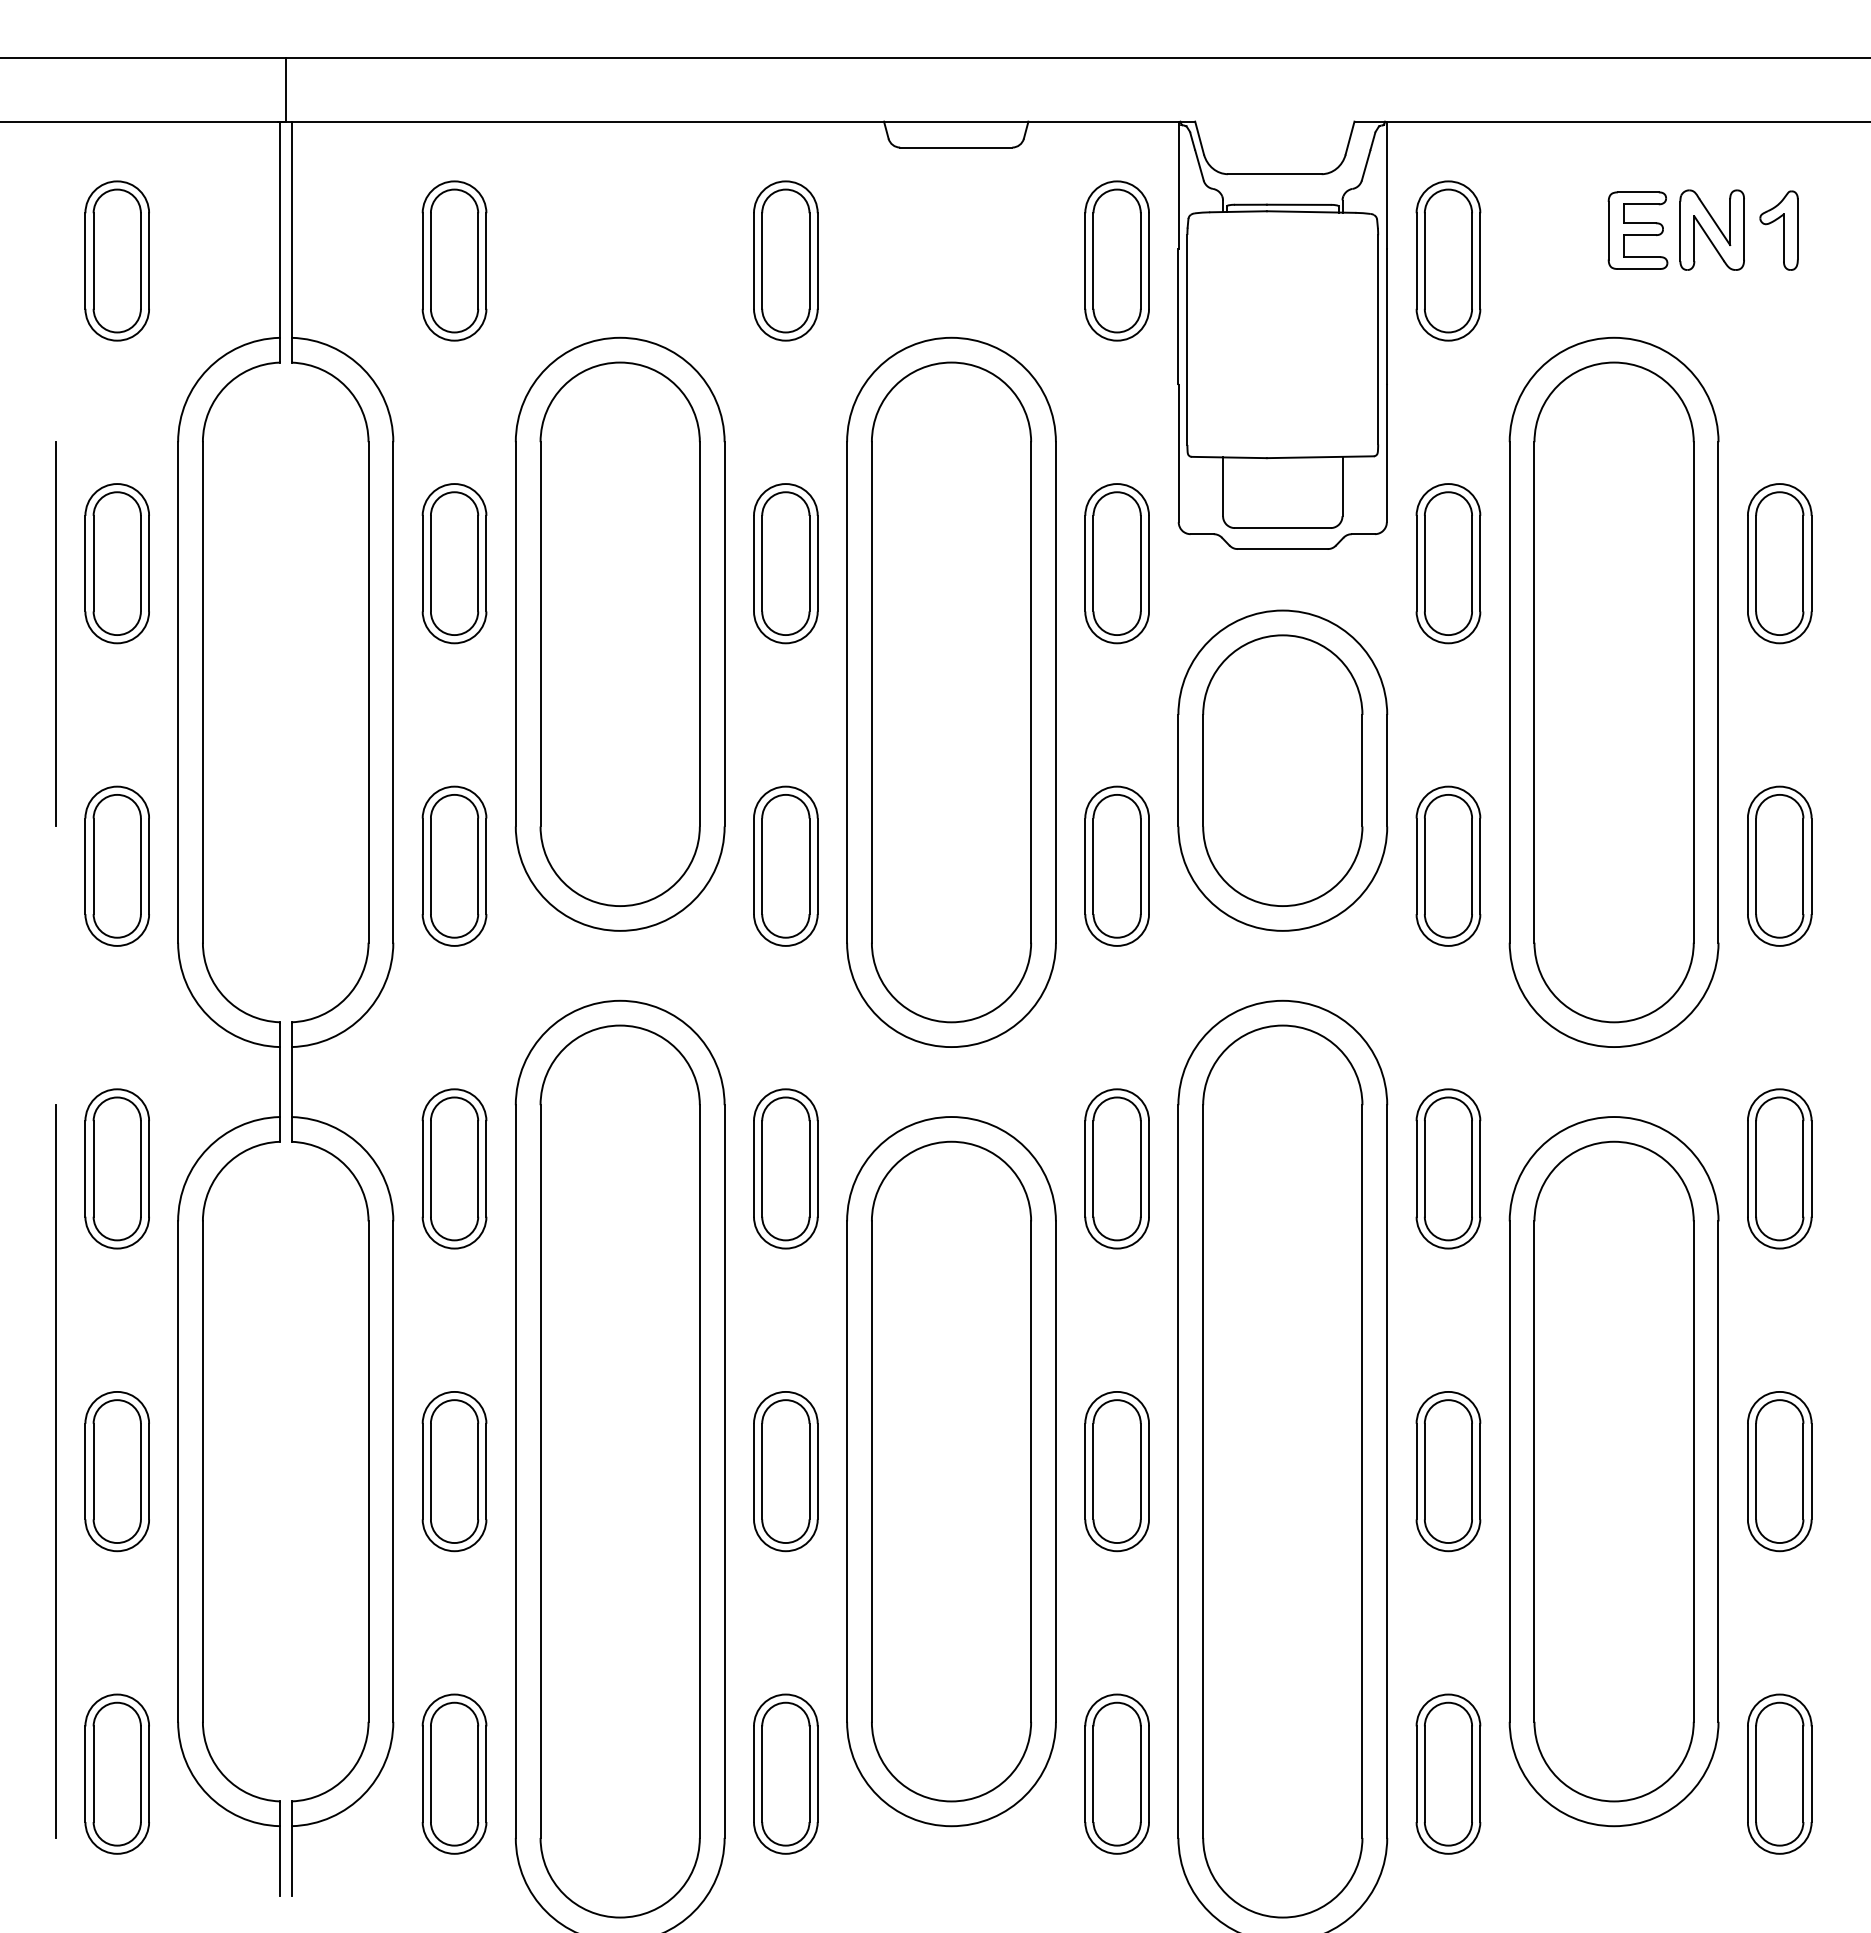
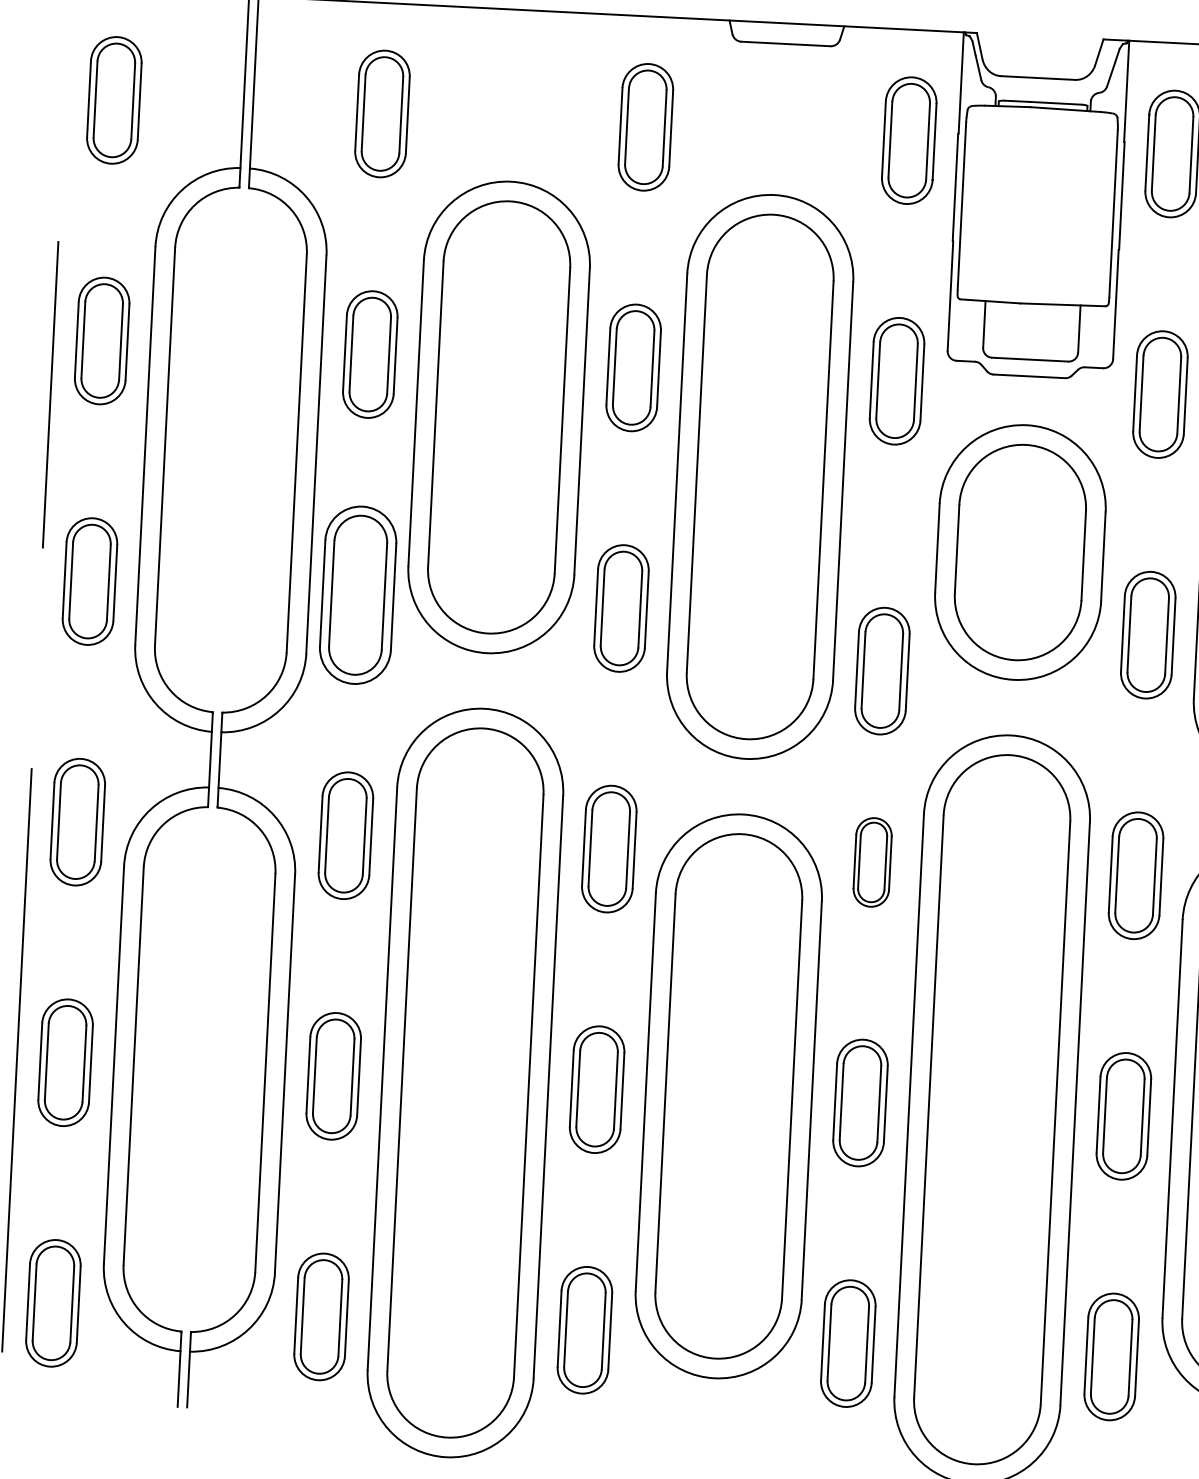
part: (454, 865) -> (358, 594), size x1.4
part: (1116, 865) -> (881, 670), moved
part: (1116, 1168) -> (872, 862), size x0.7

